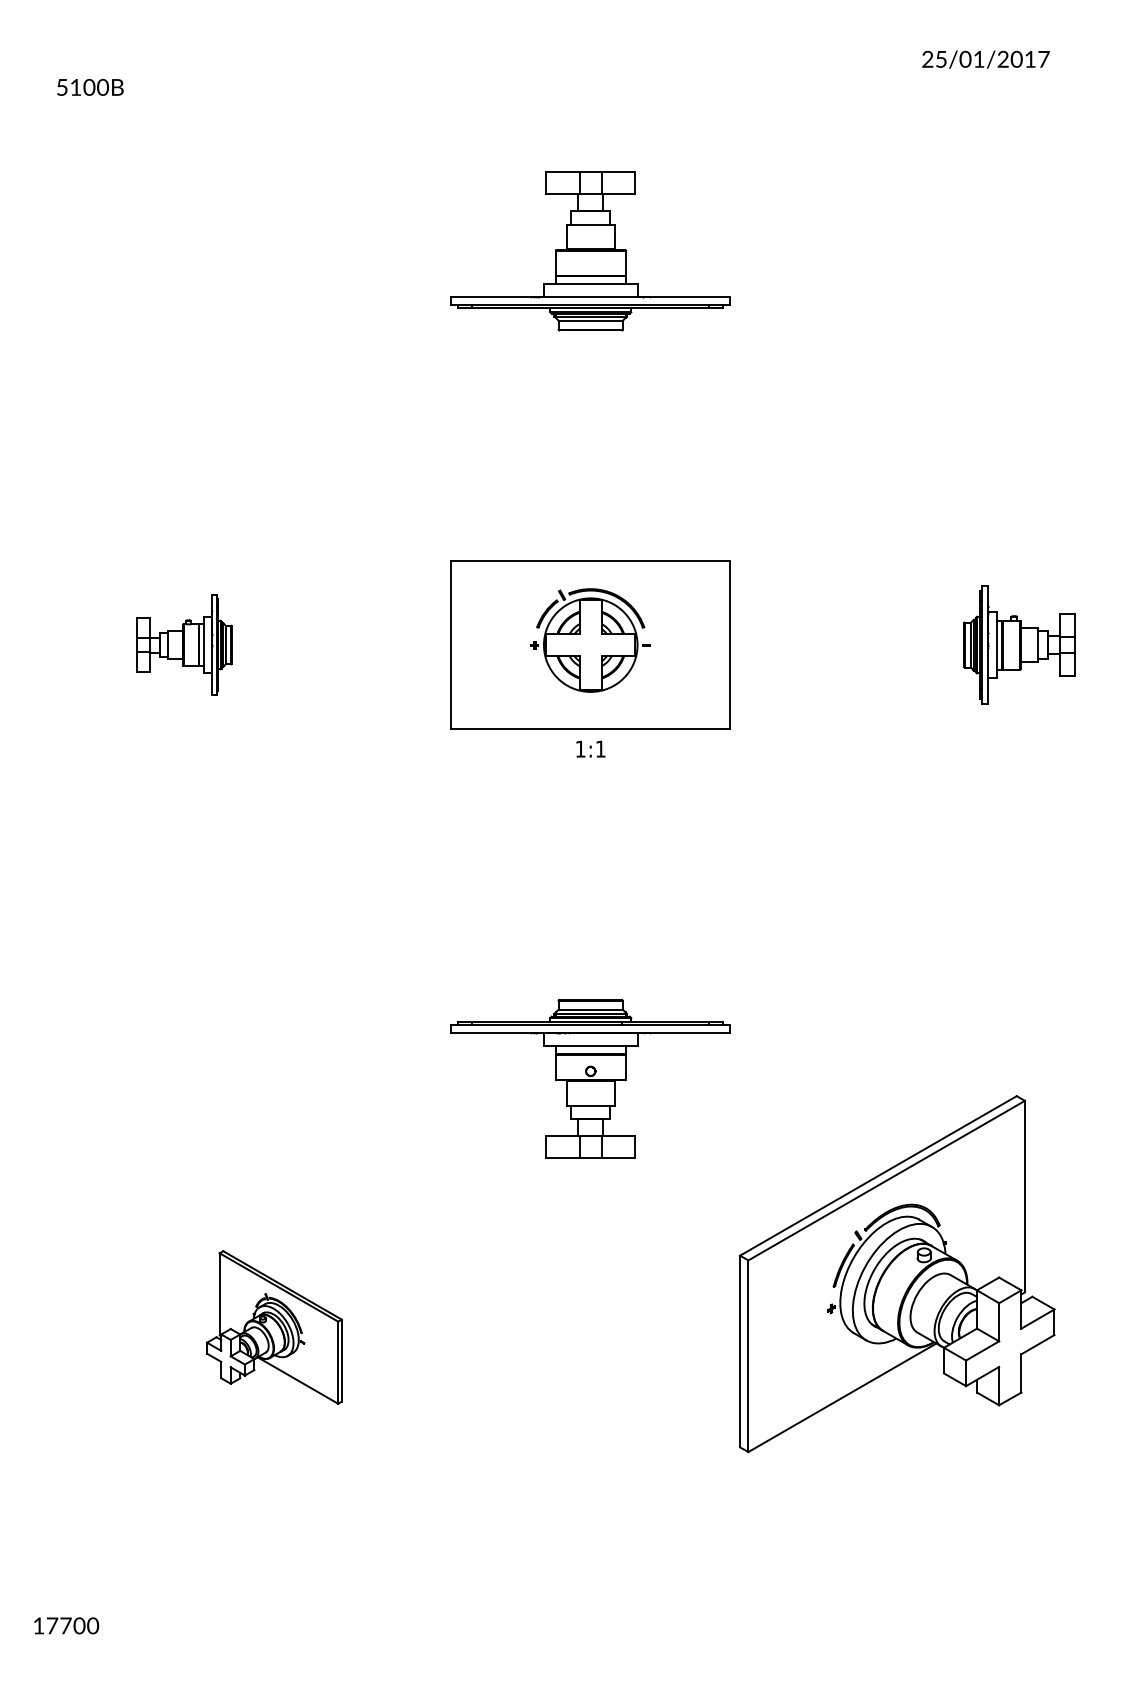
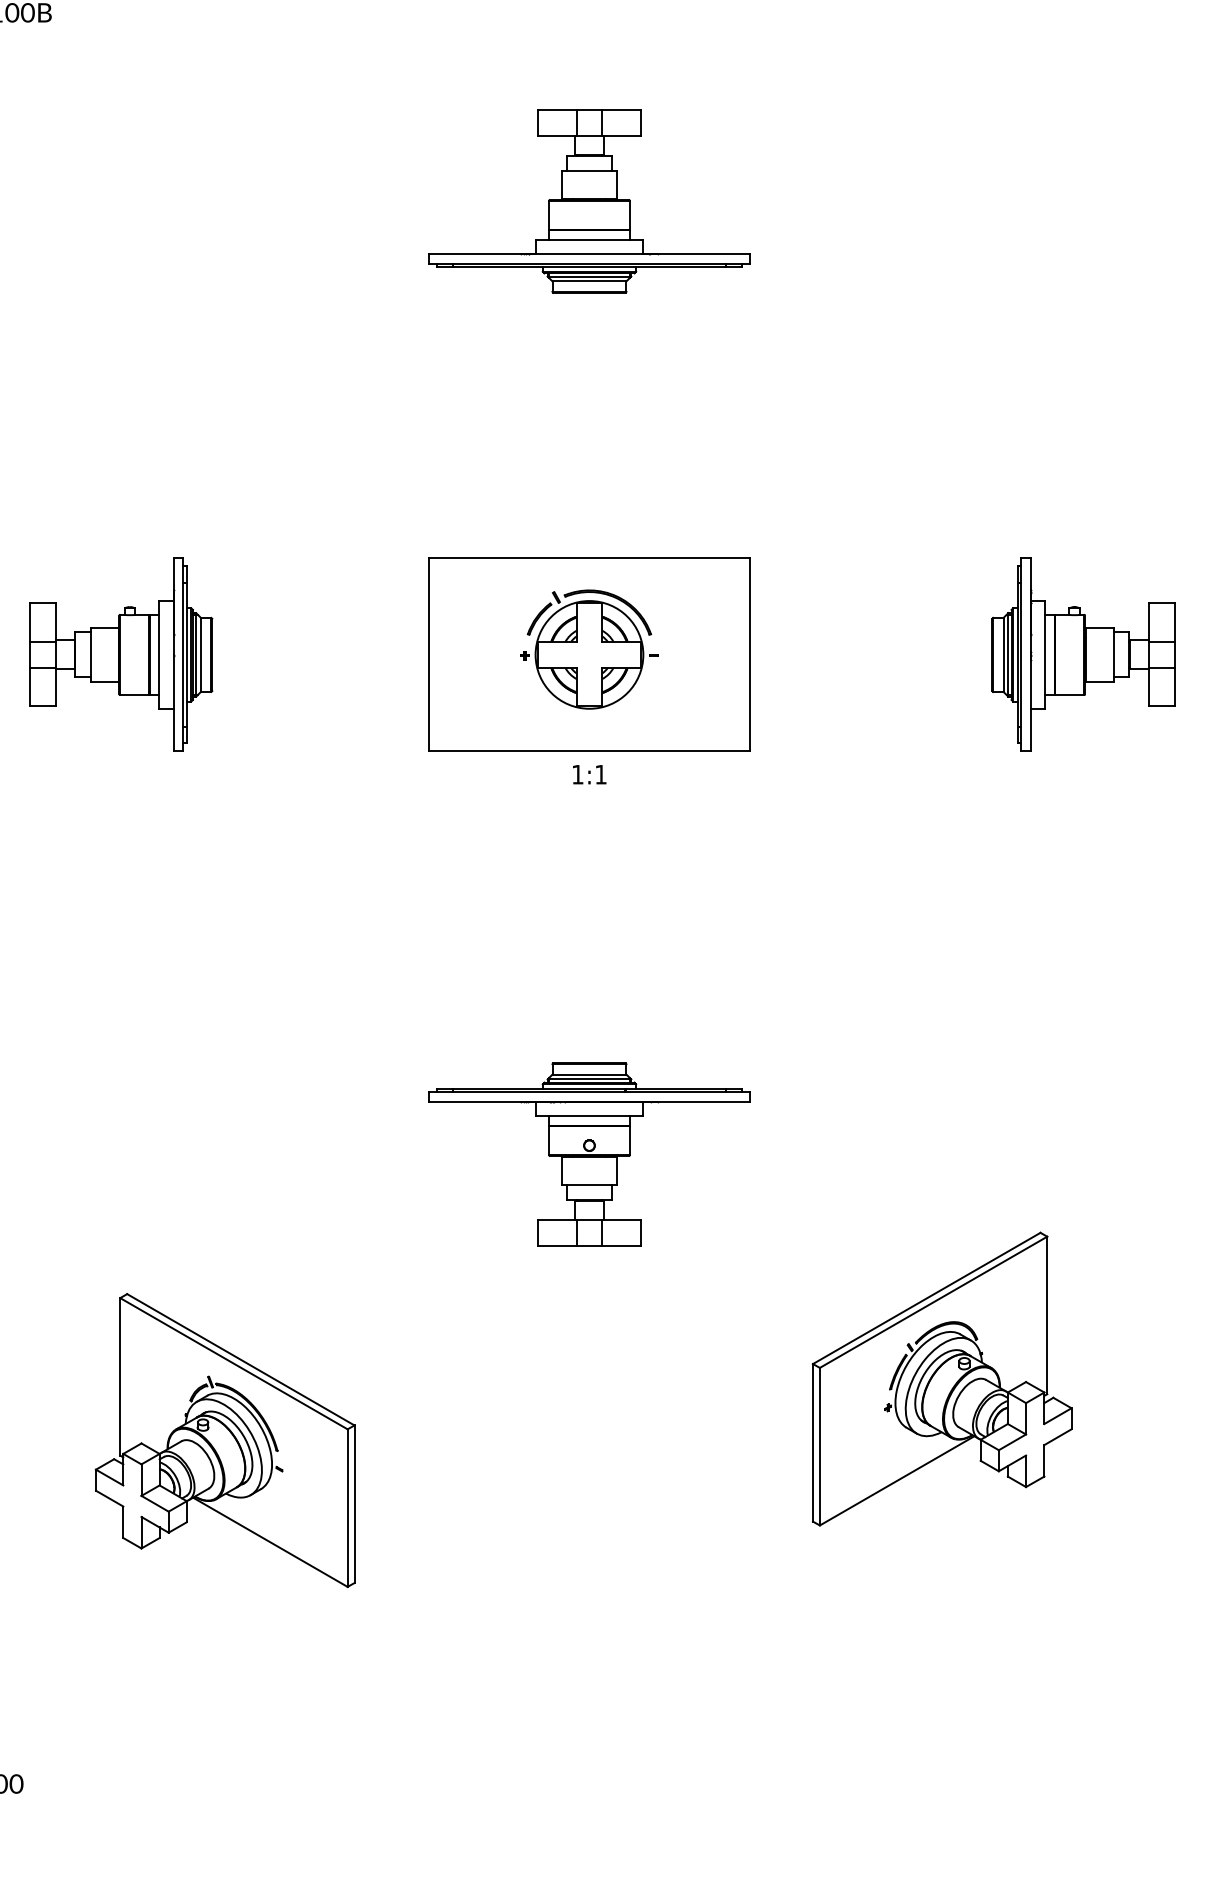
part: (184, 644) -> (121, 654), size x1.67
part: (1019, 644) -> (1083, 654), size x1.43
part: (896, 1274) -> (941, 1379), size x0.71
part: (274, 1327) -> (225, 1440), size x1.67

